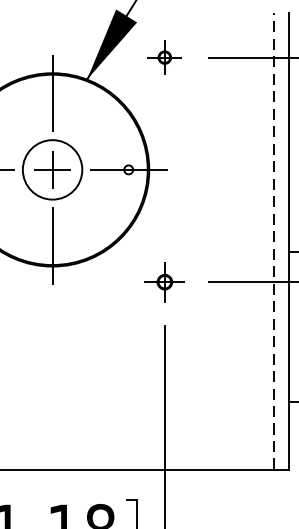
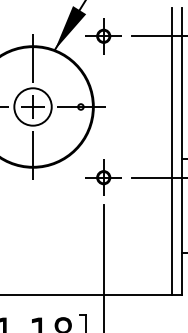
part: (164, 57) -> (103, 36), size x1.67
line: (274, 240) -> (172, 151), dashed -> solid
part: (164, 281) -> (103, 177), size x1.43

